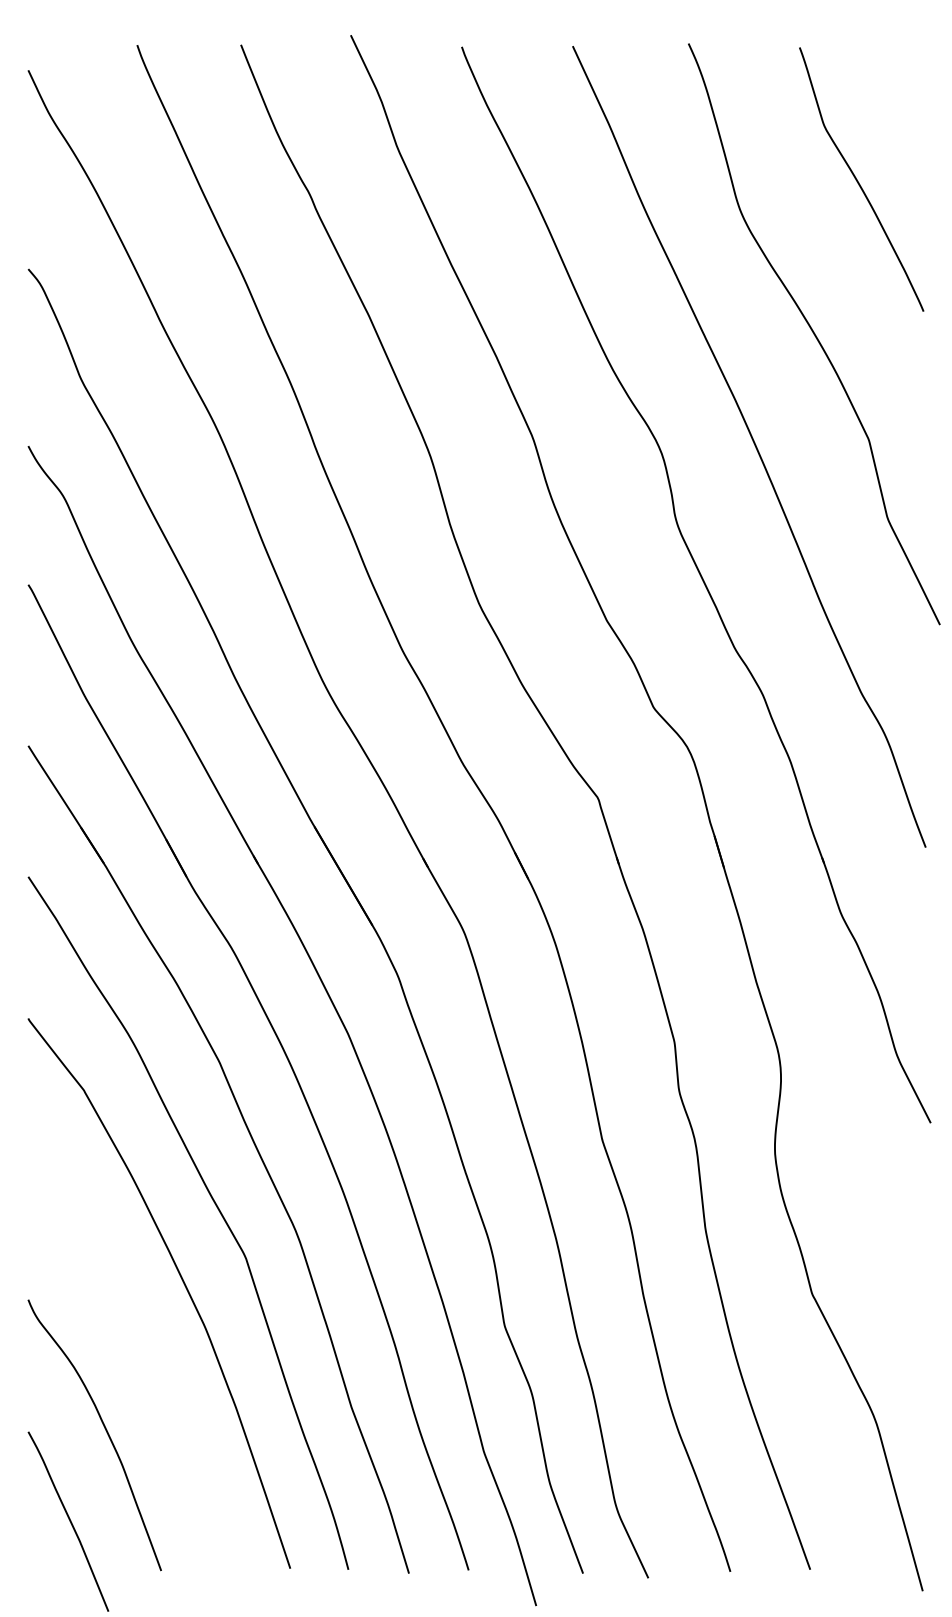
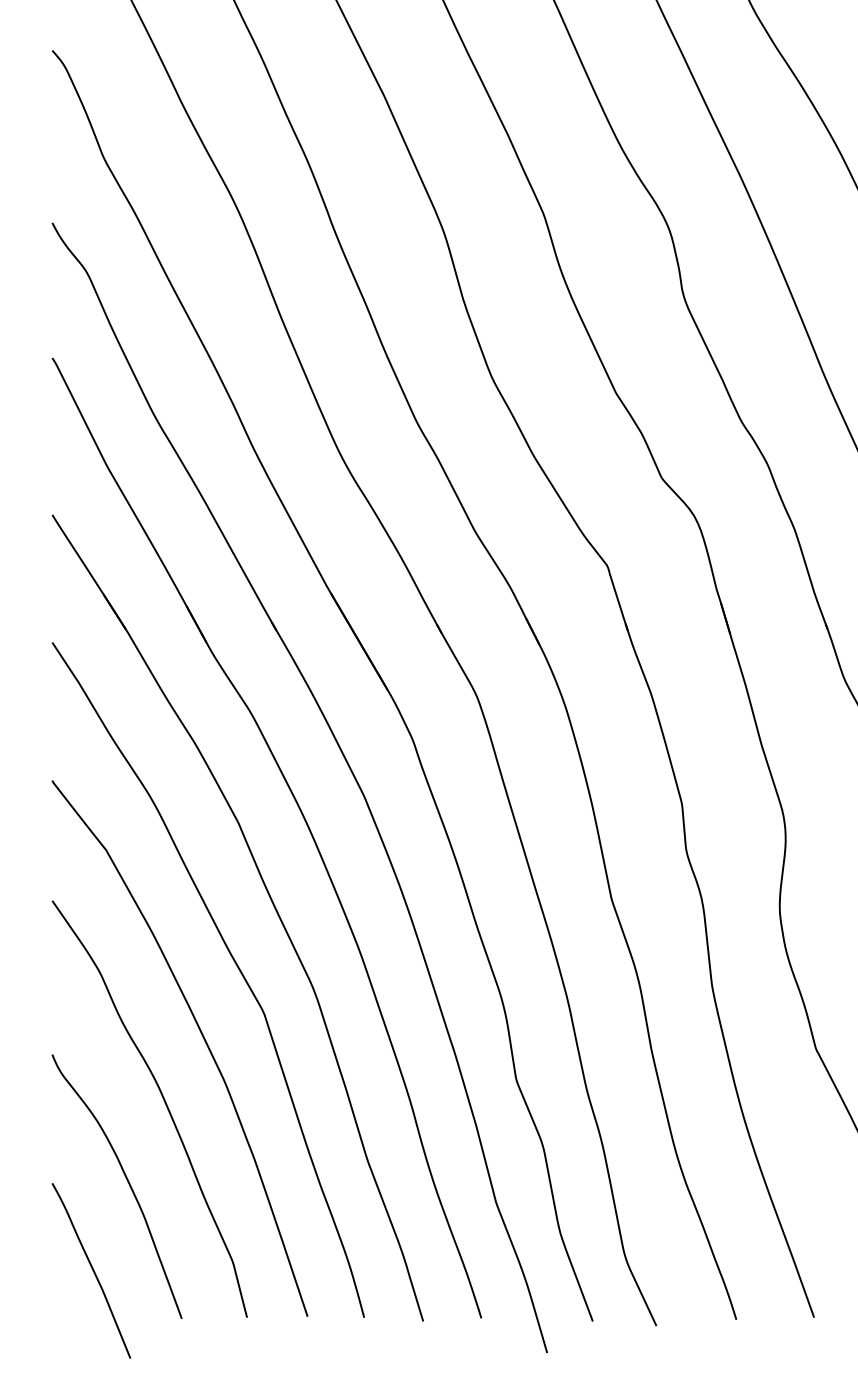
curve: (142, 1347) -> (163, 1101), added

